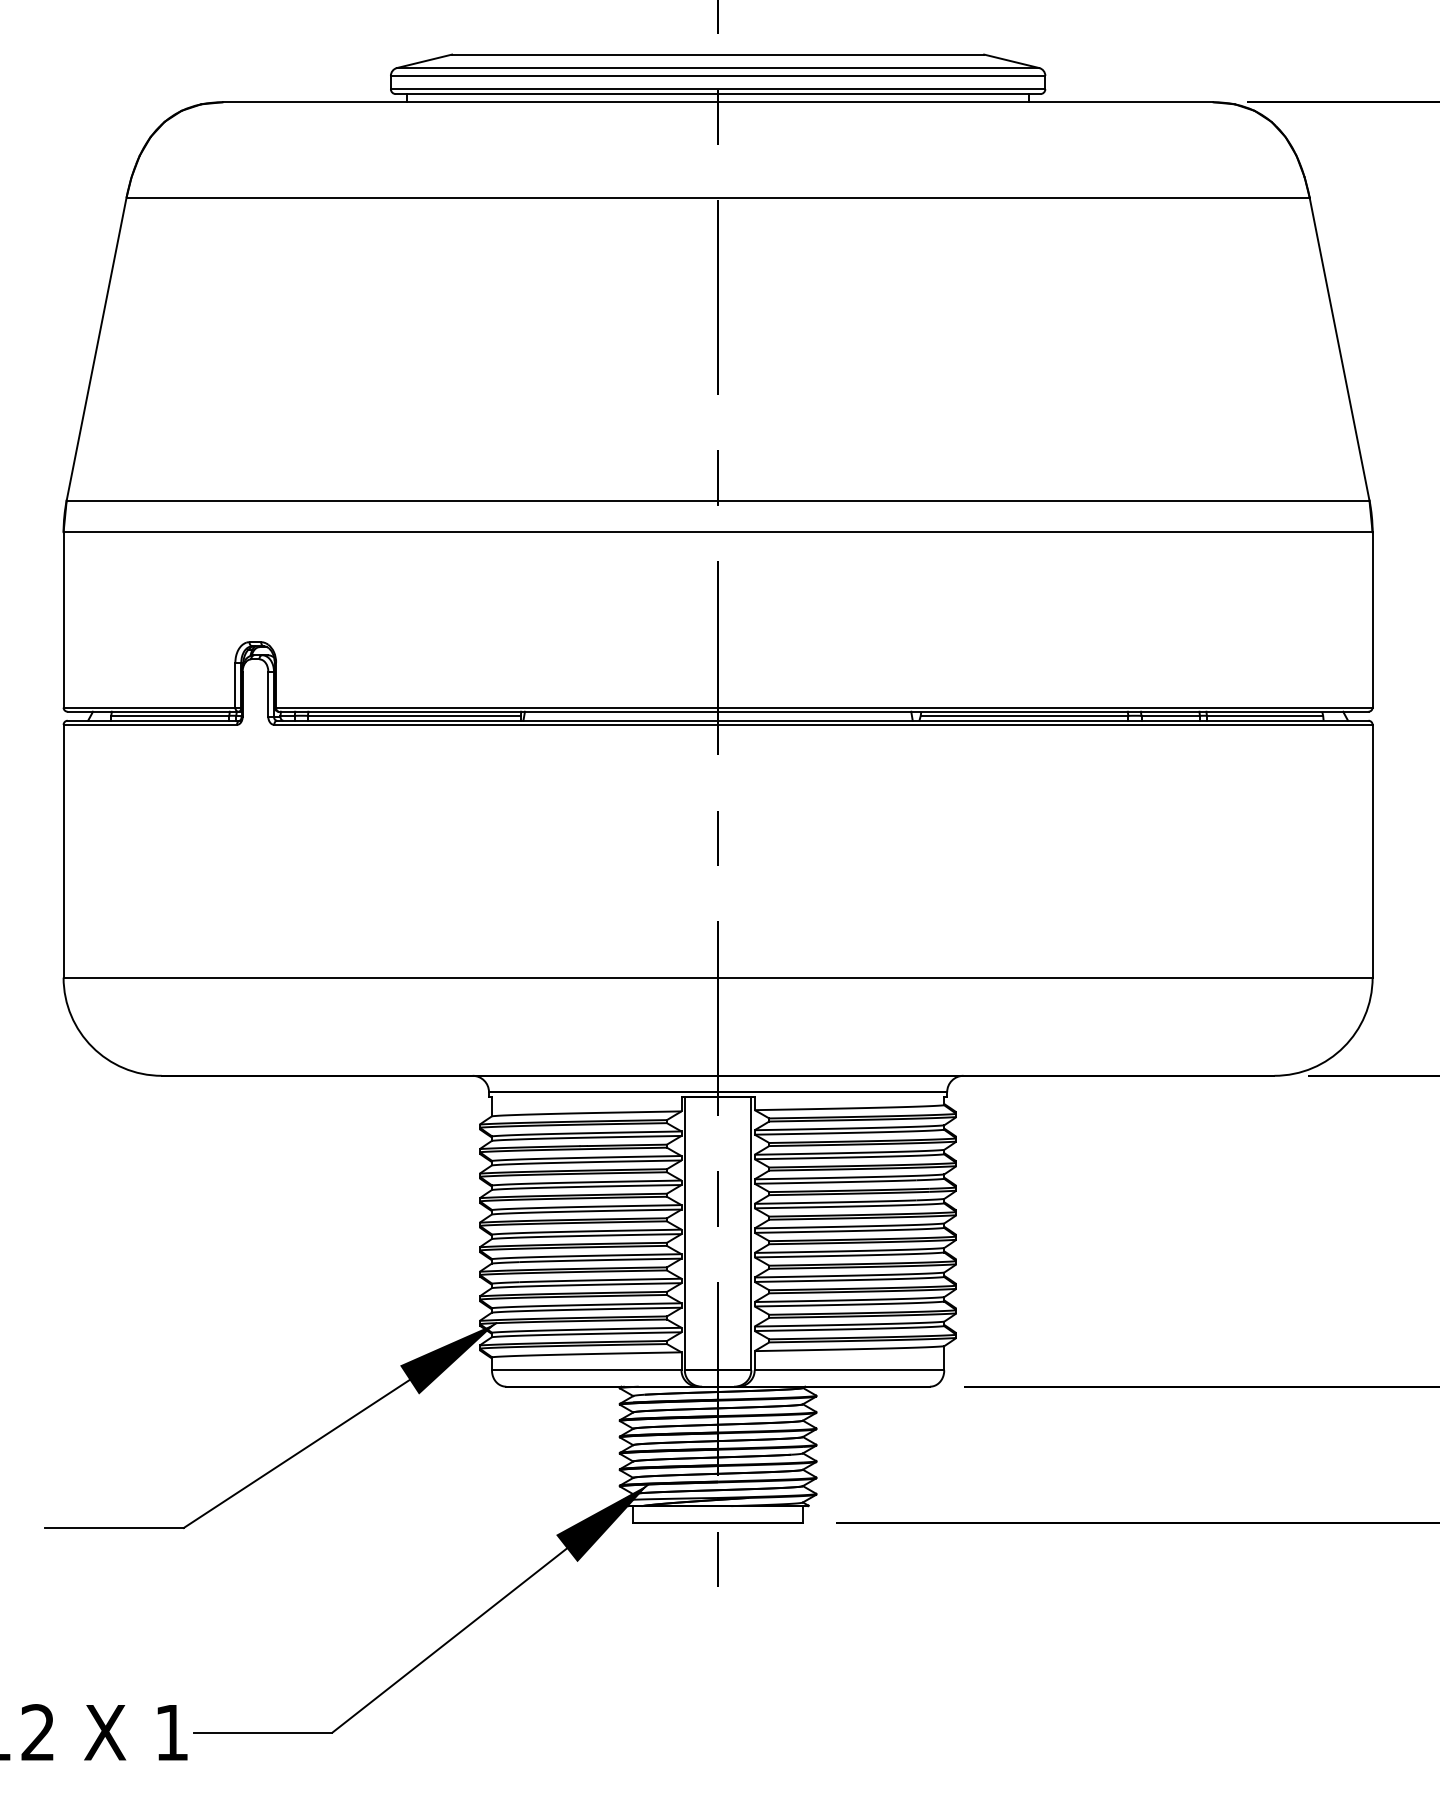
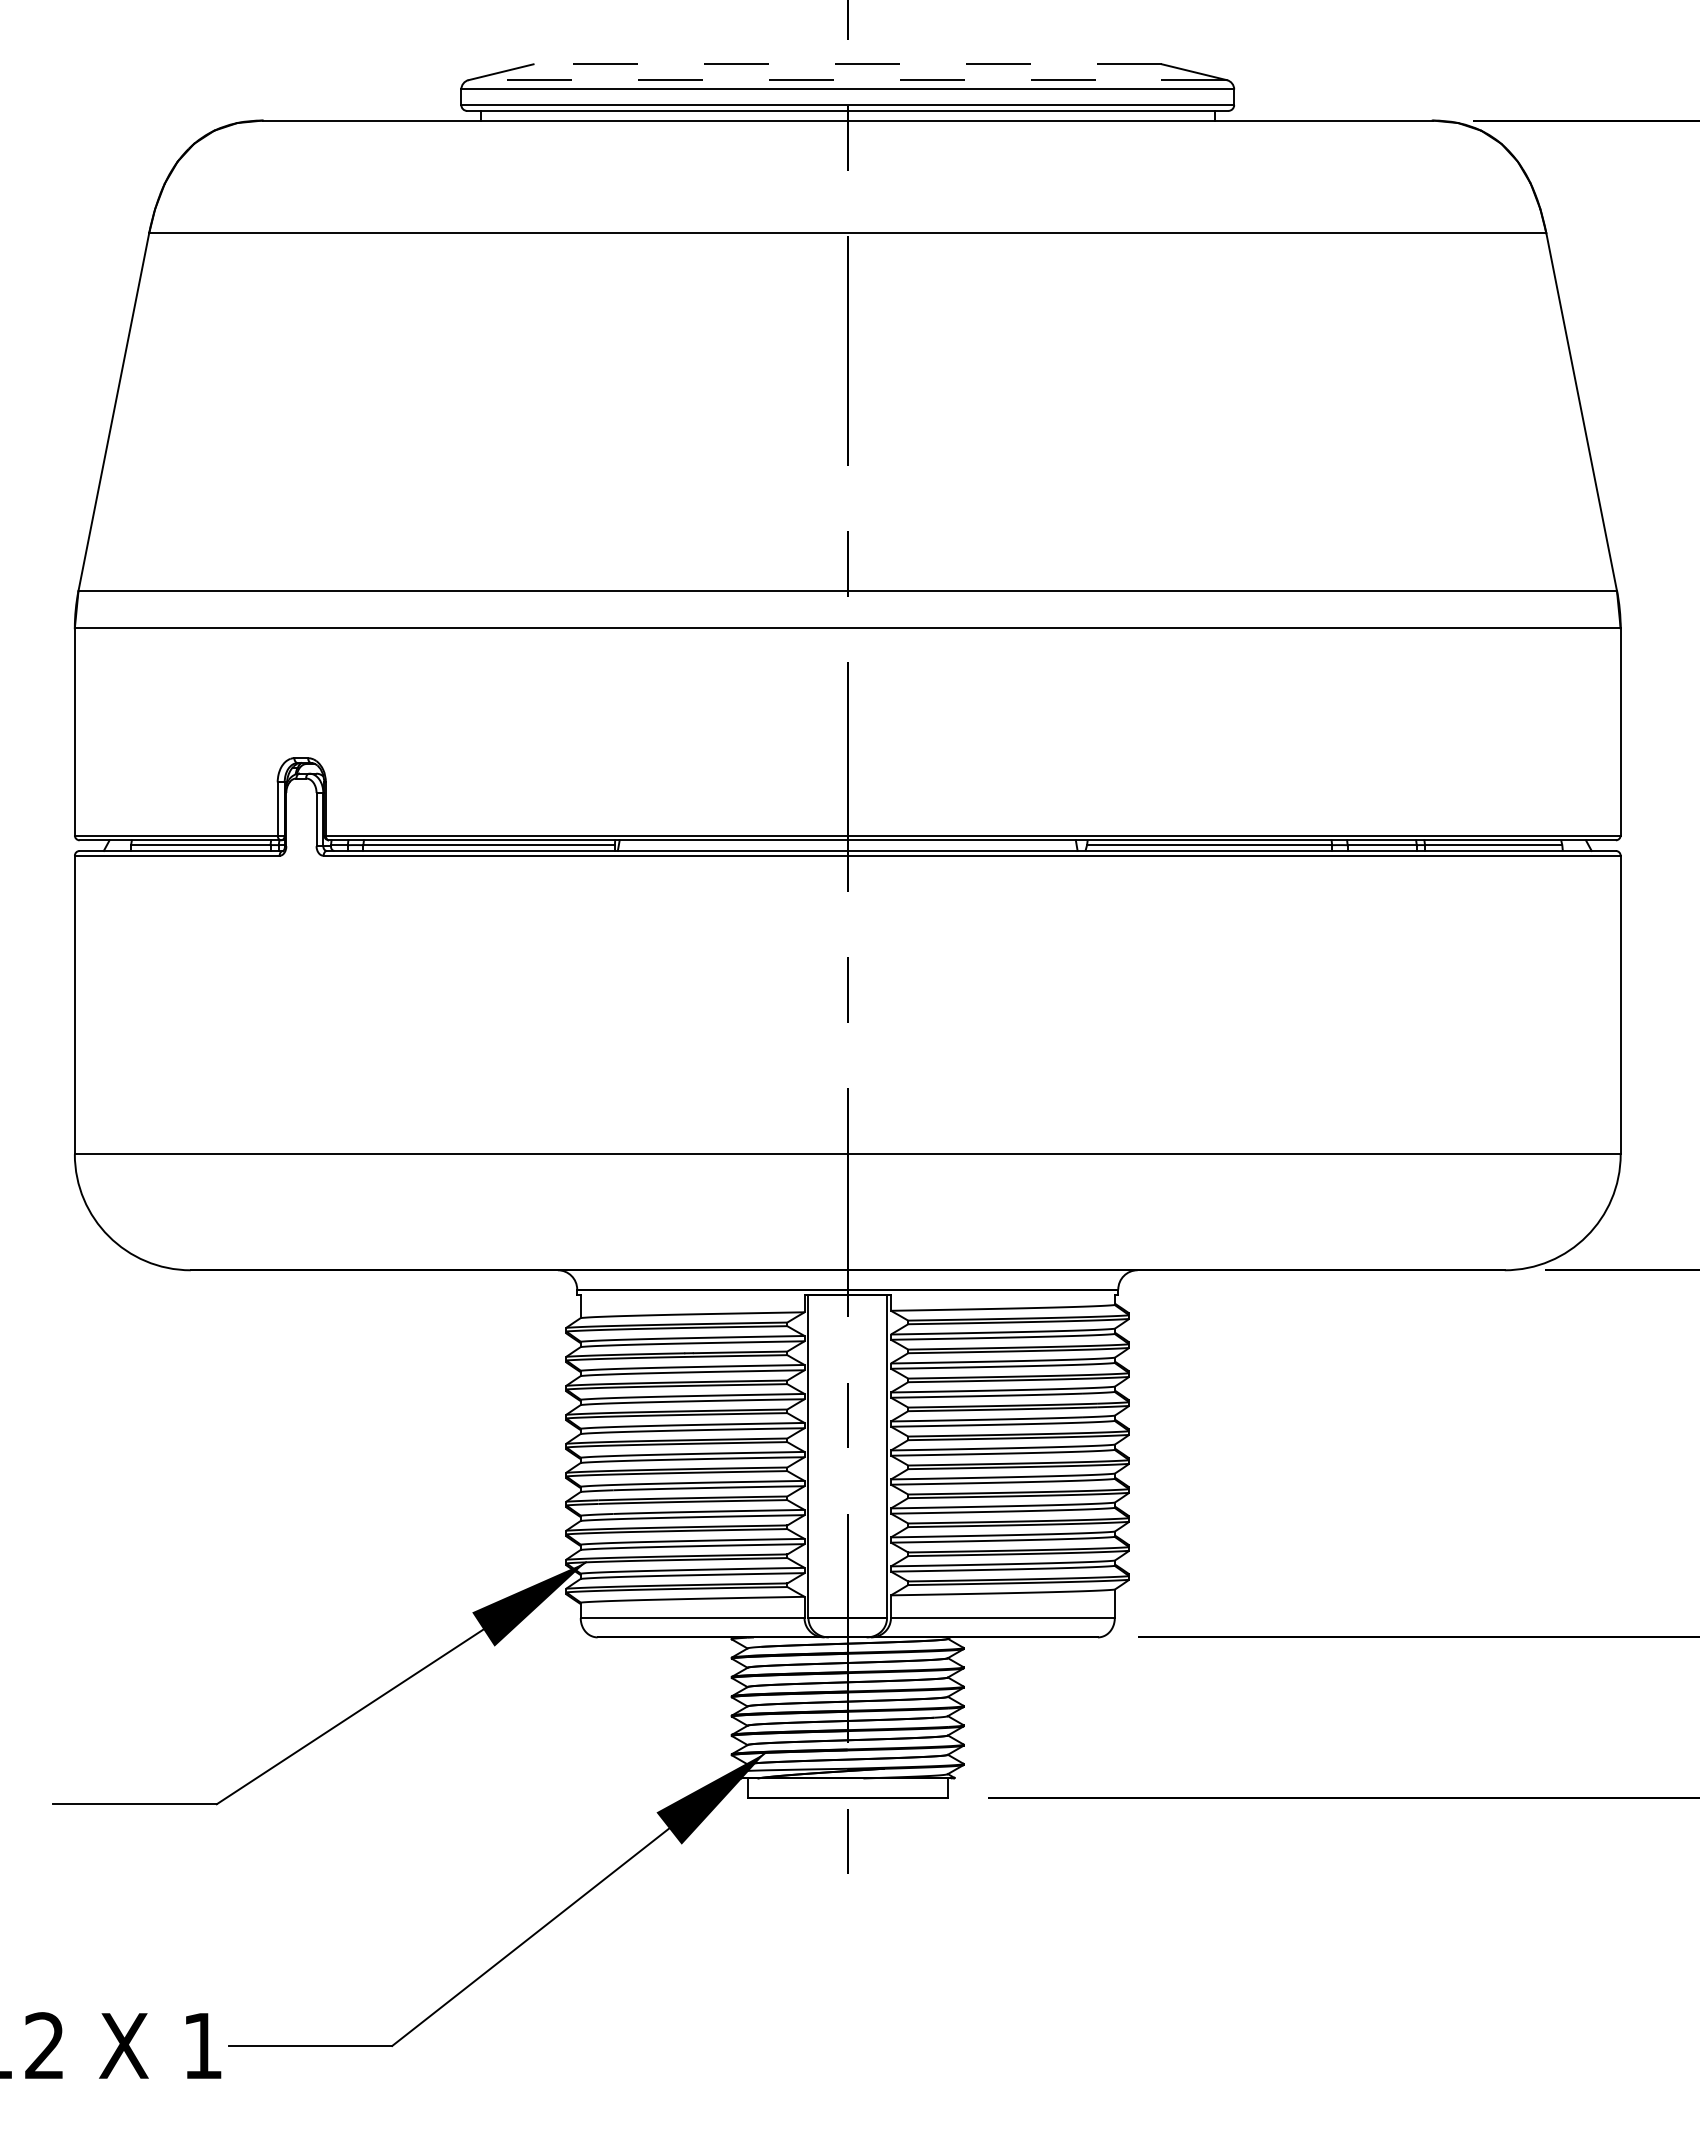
line: (717, 54) -> (847, 64), solid -> dashed
line: (717, 68) -> (847, 80), solid -> dashed

